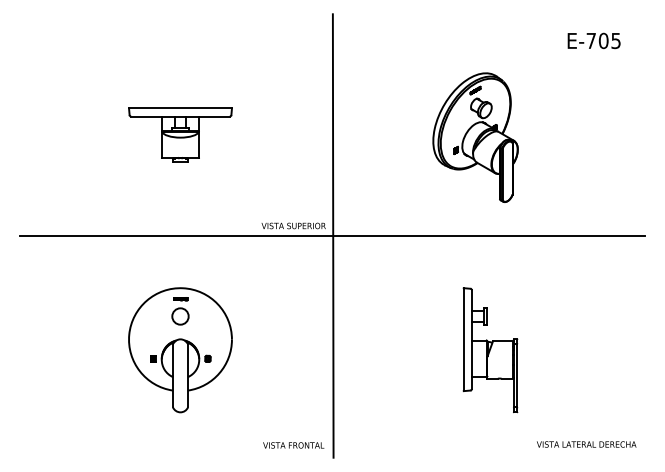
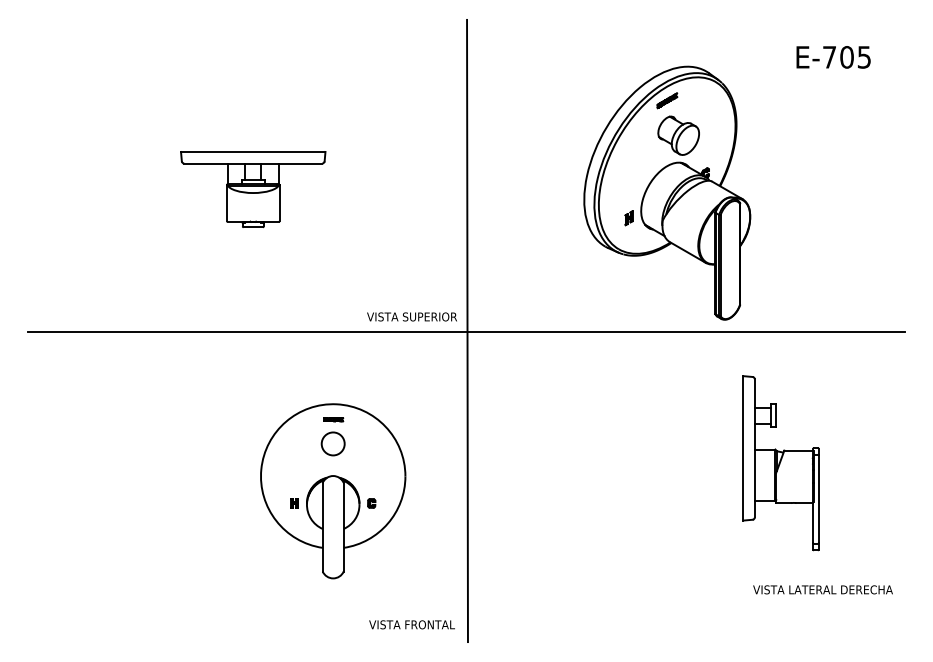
part: (475, 137) -> (667, 192), size x1.4
part: (180, 350) -> (333, 491), moved
part: (490, 350) -> (780, 463), moved
text: (586, 444) -> (822, 589), moved

